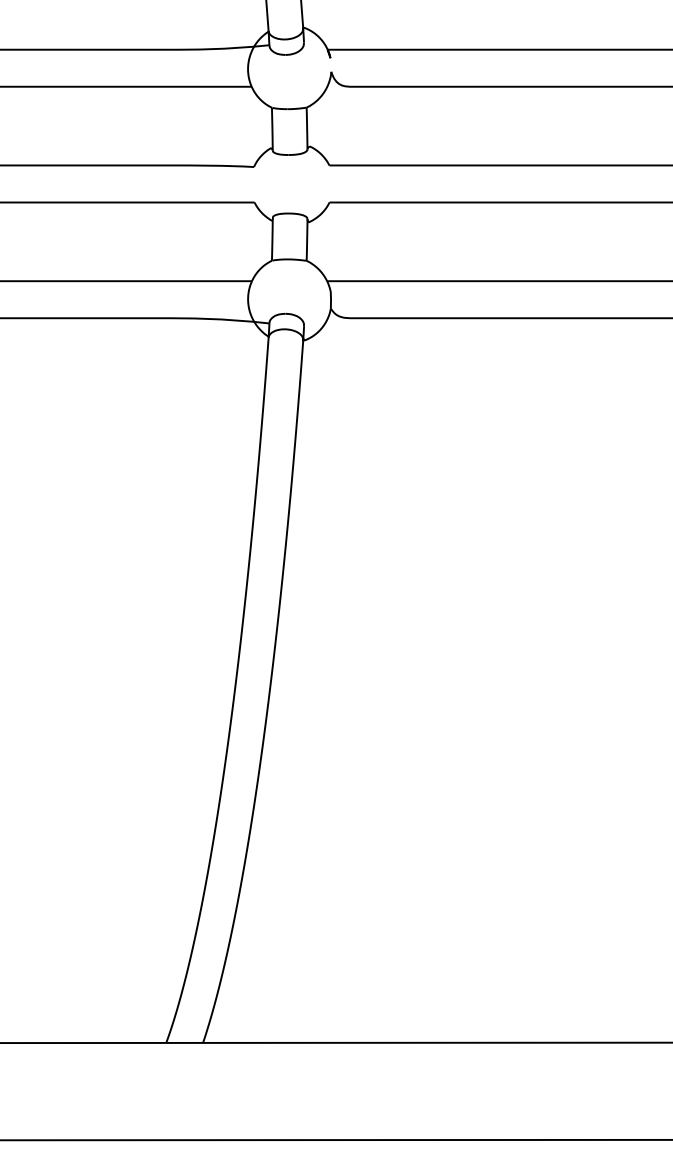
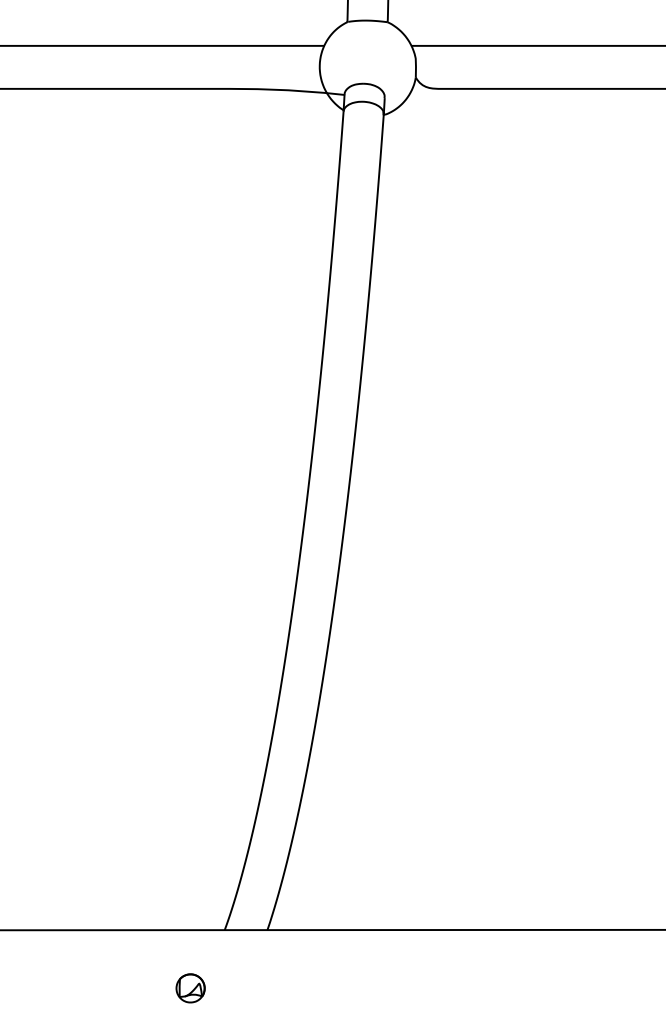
part: (136, 1093) -> (190, 988), added

